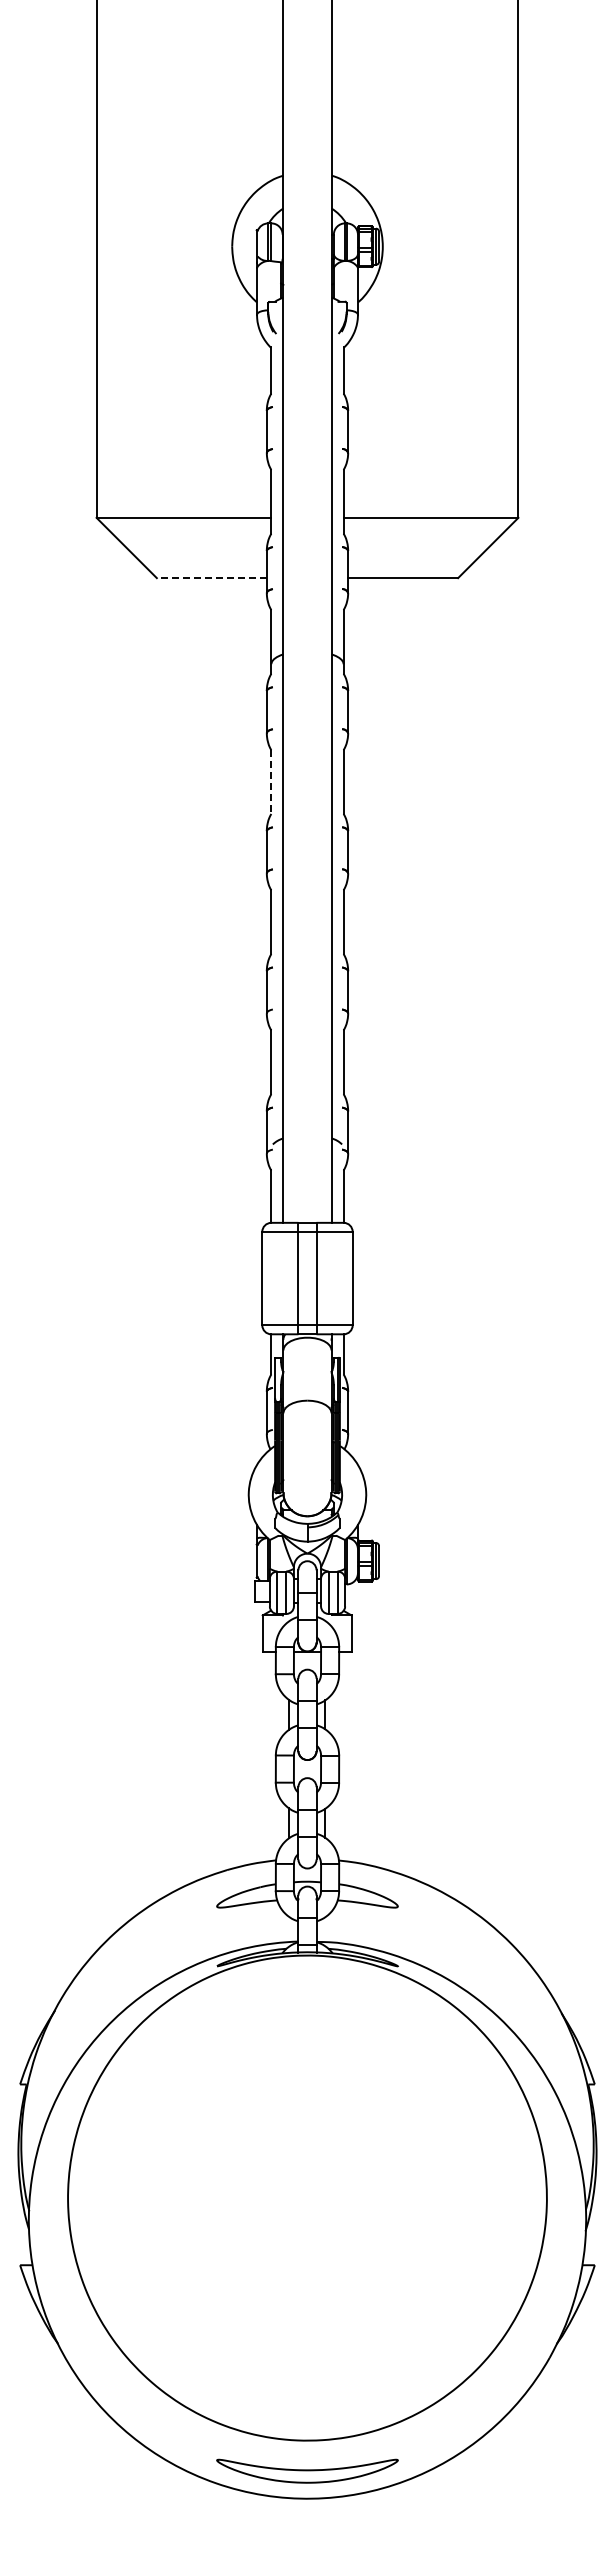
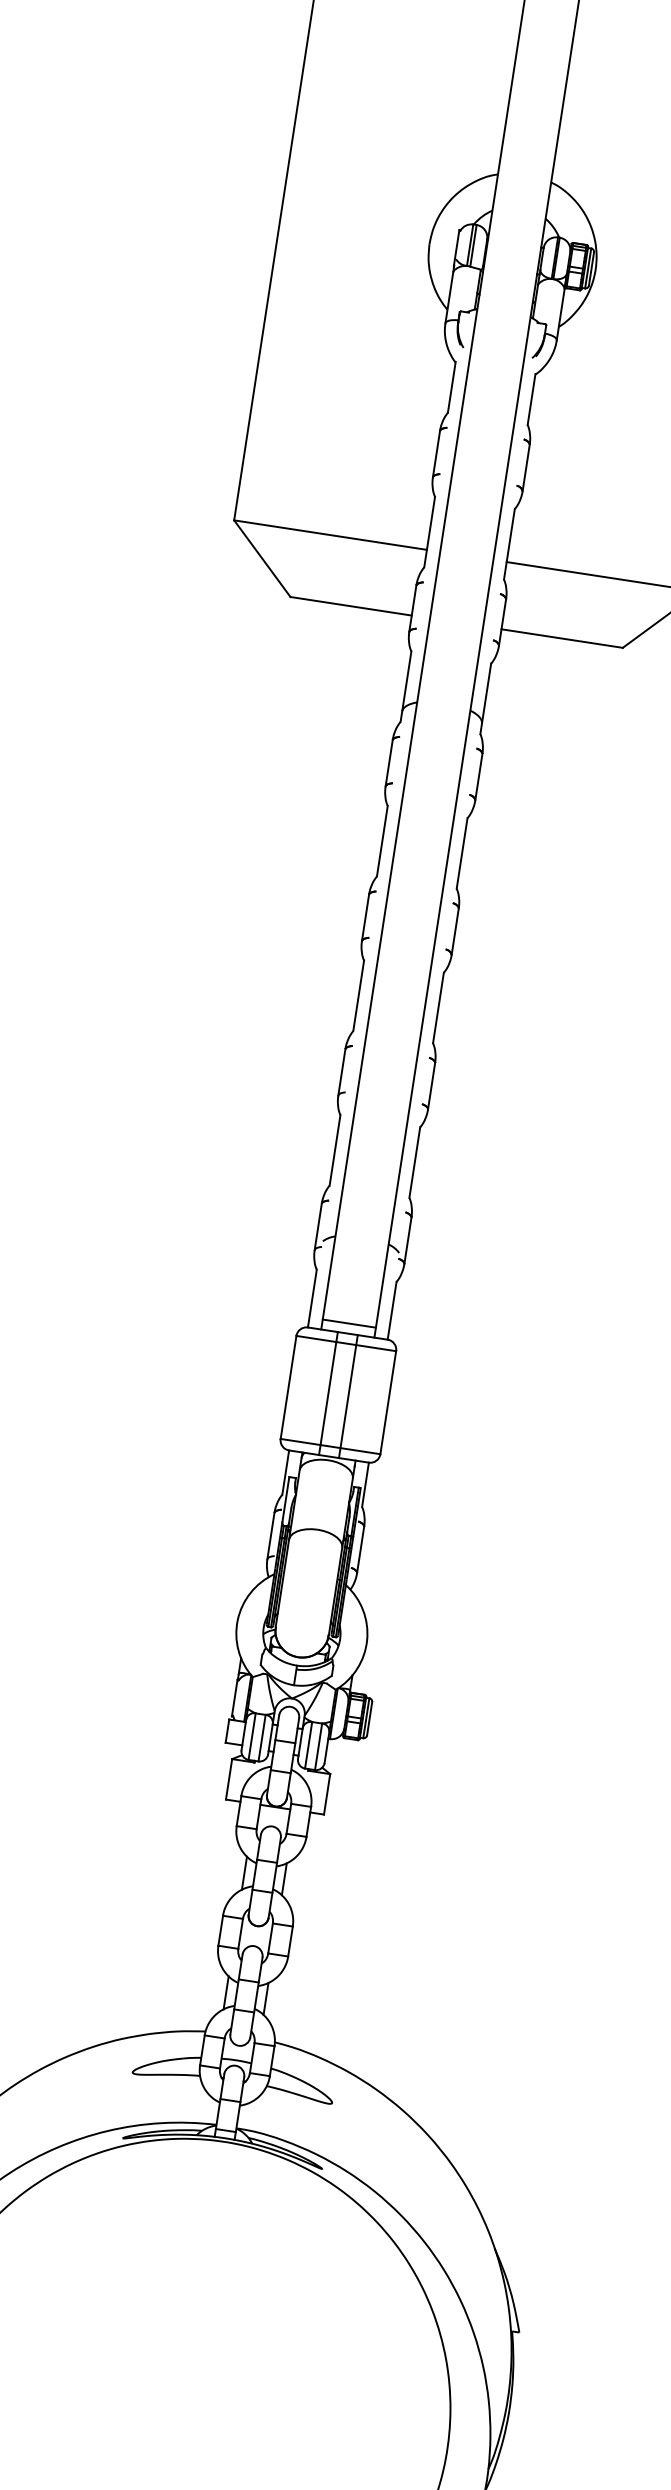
line: (211, 578) -> (350, 606), dashed -> solid
line: (271, 782) -> (382, 841), dashed -> solid
line: (307, 1213) -> (349, 1323), added

